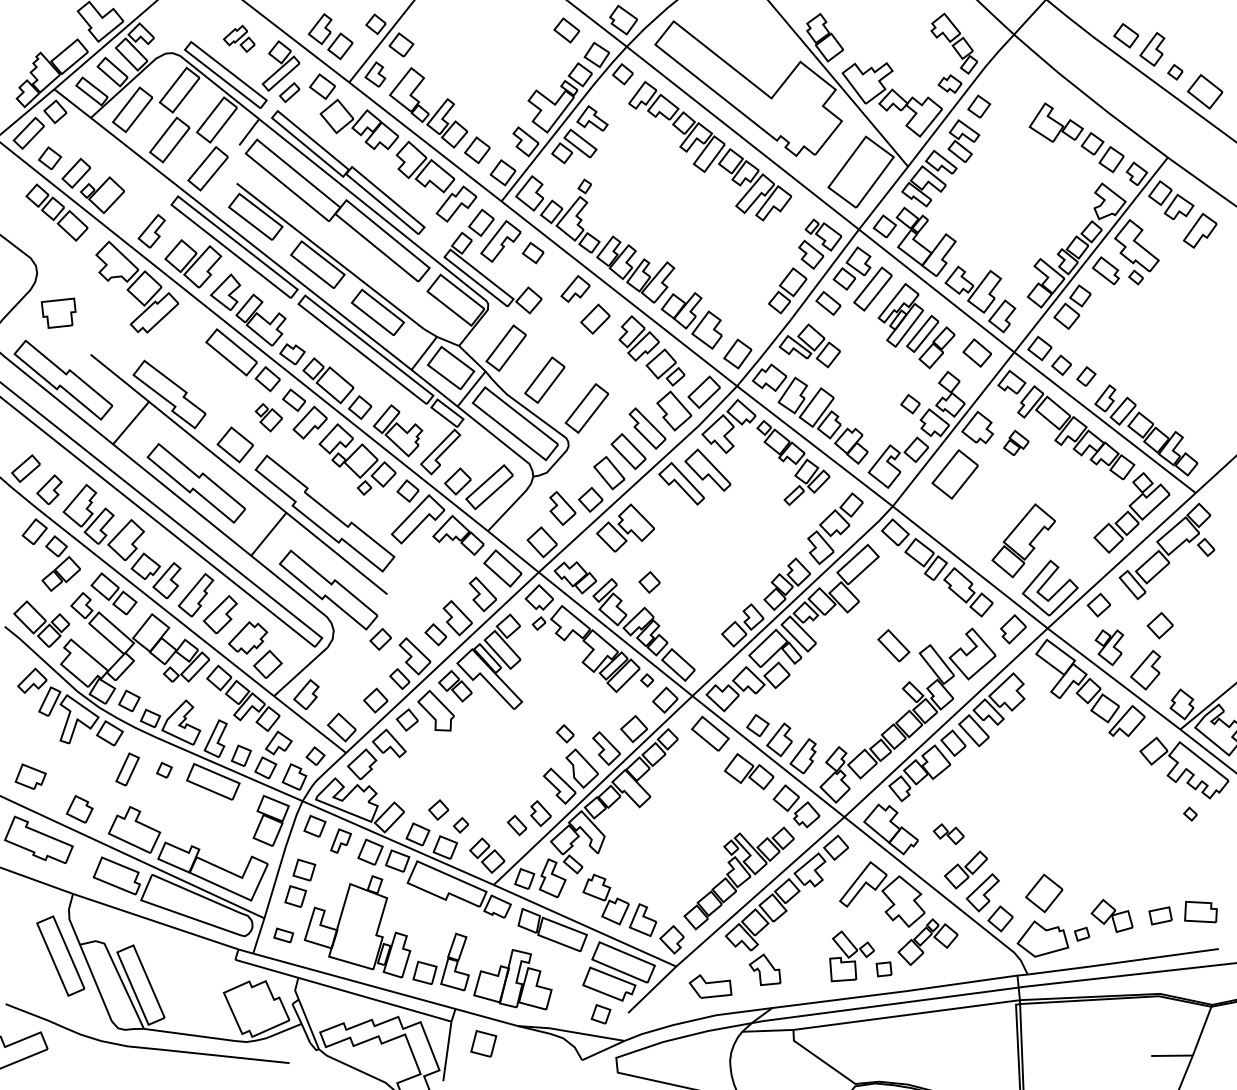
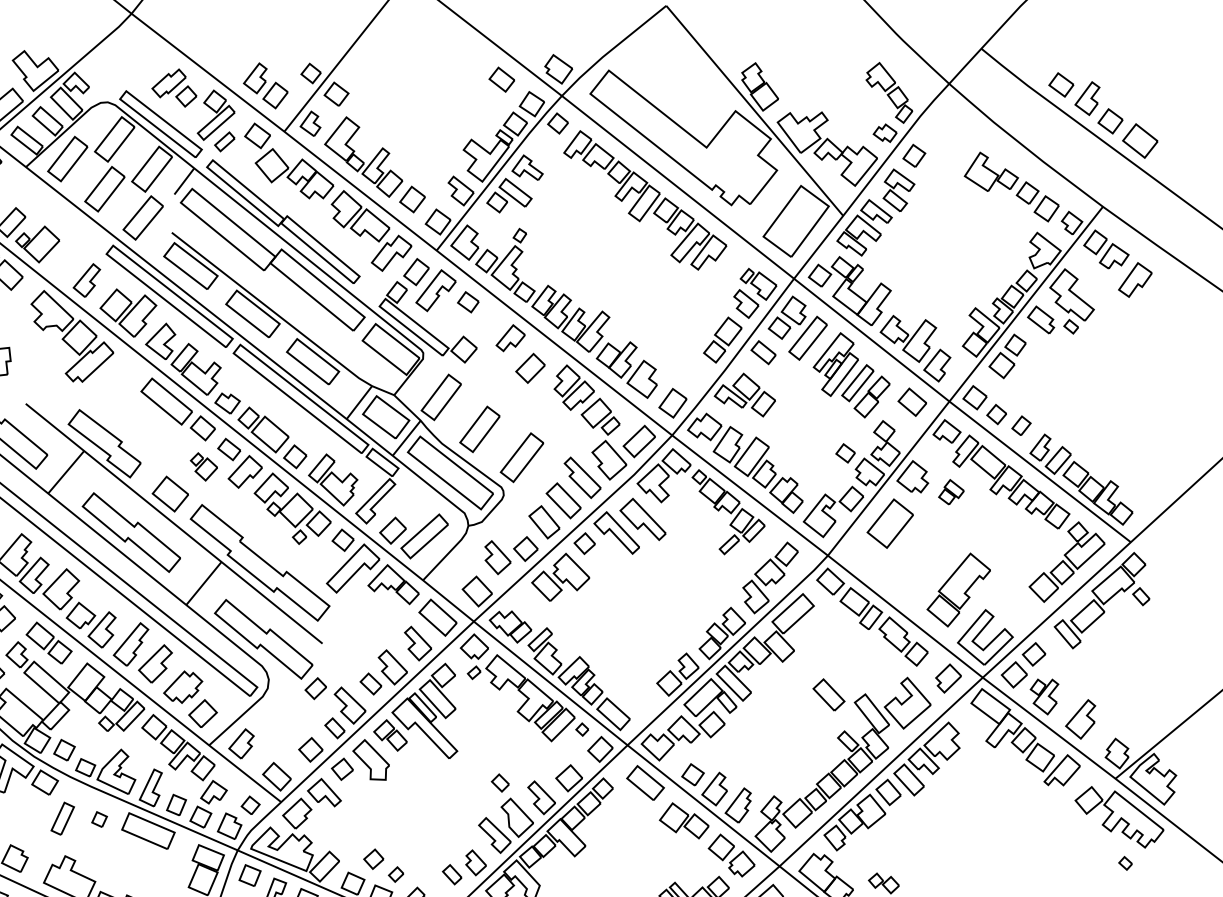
part: (239, 38) -> (174, 87), size x1.43
part: (1175, 72) -> (1110, 121), size x1.67
part: (649, 582) -> (584, 543), moved
part: (1159, 625) -> (1013, 674), moved

